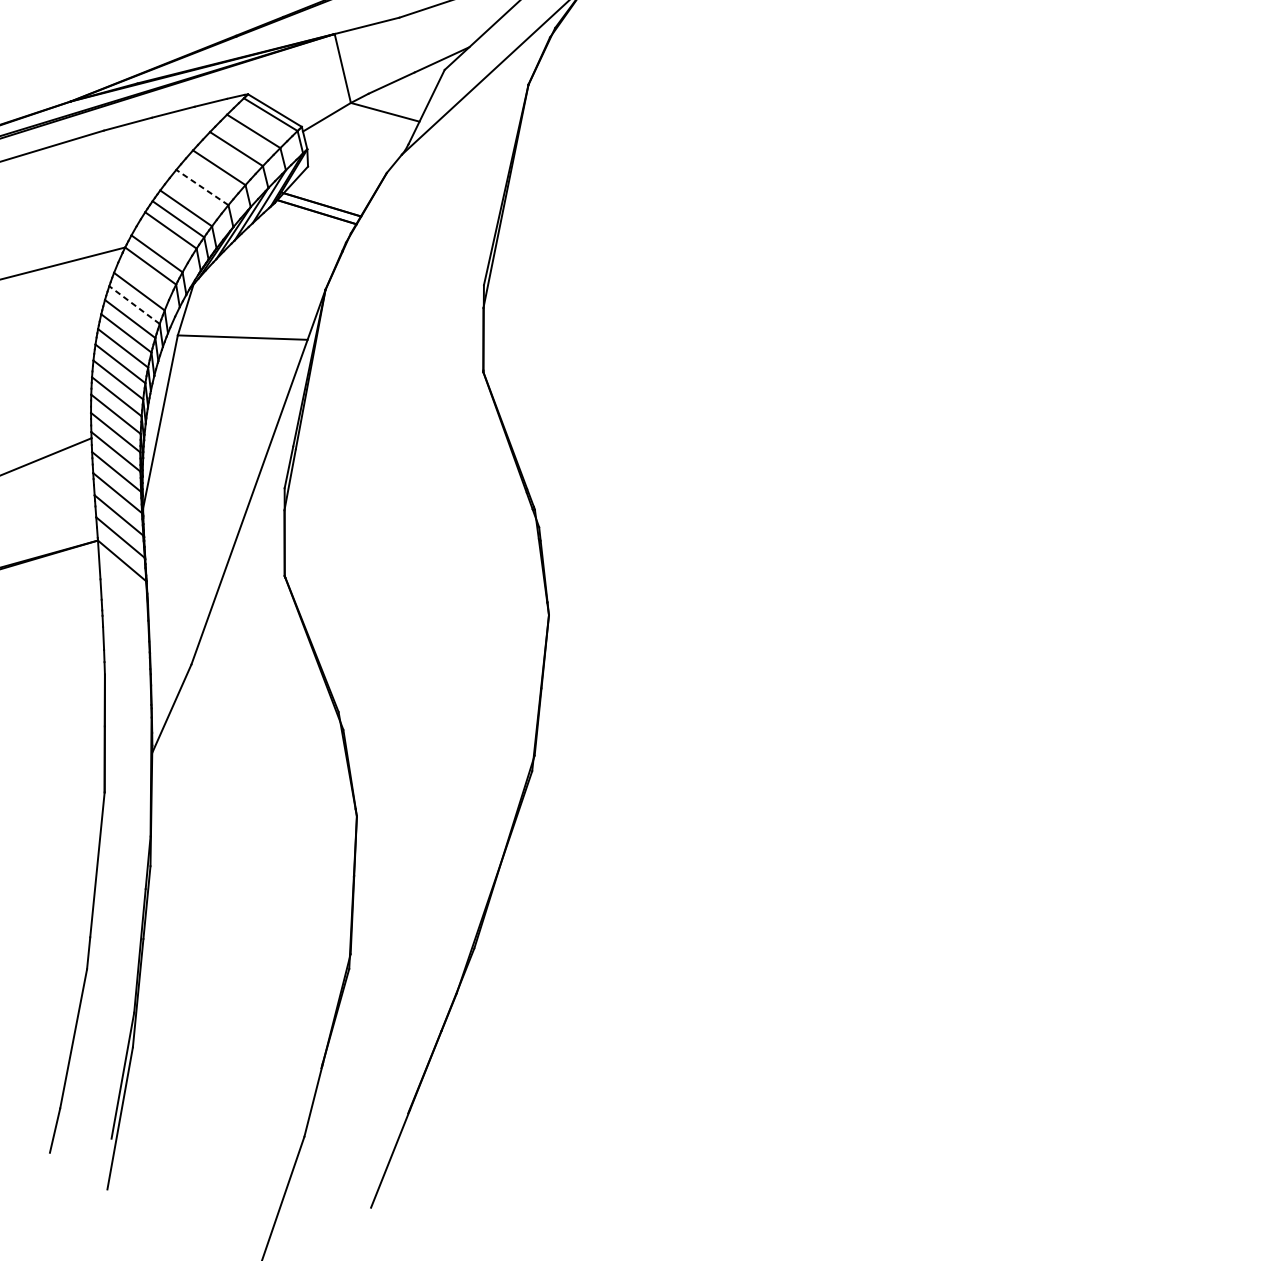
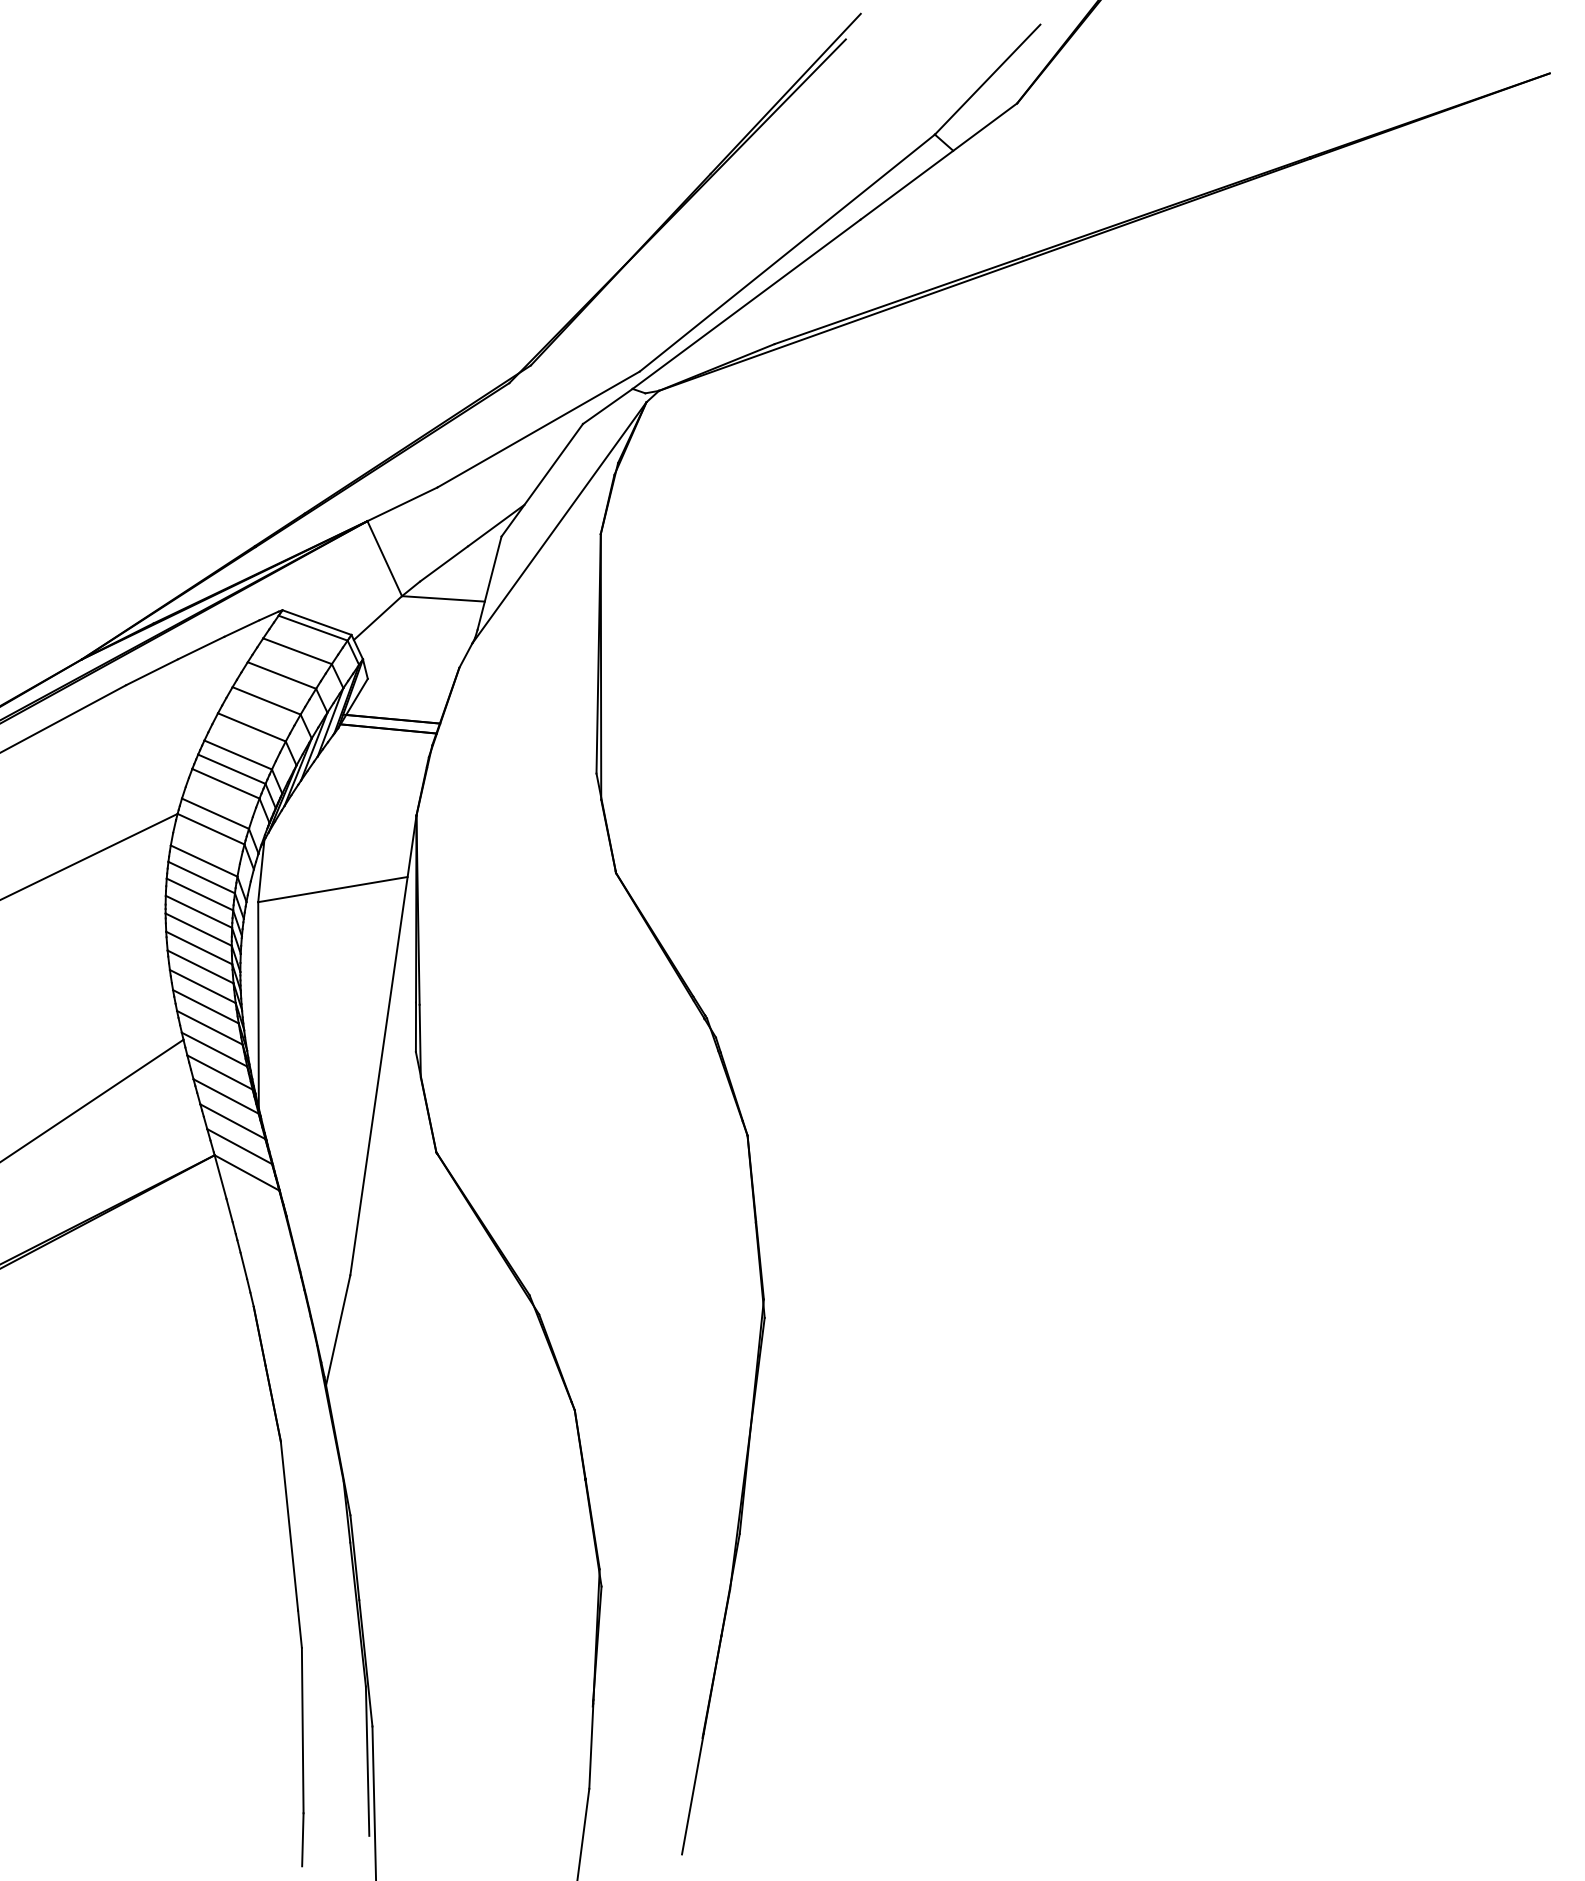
line: (202, 187) -> (251, 727), dashed -> solid
line: (134, 305) -> (201, 877), dashed -> solid

